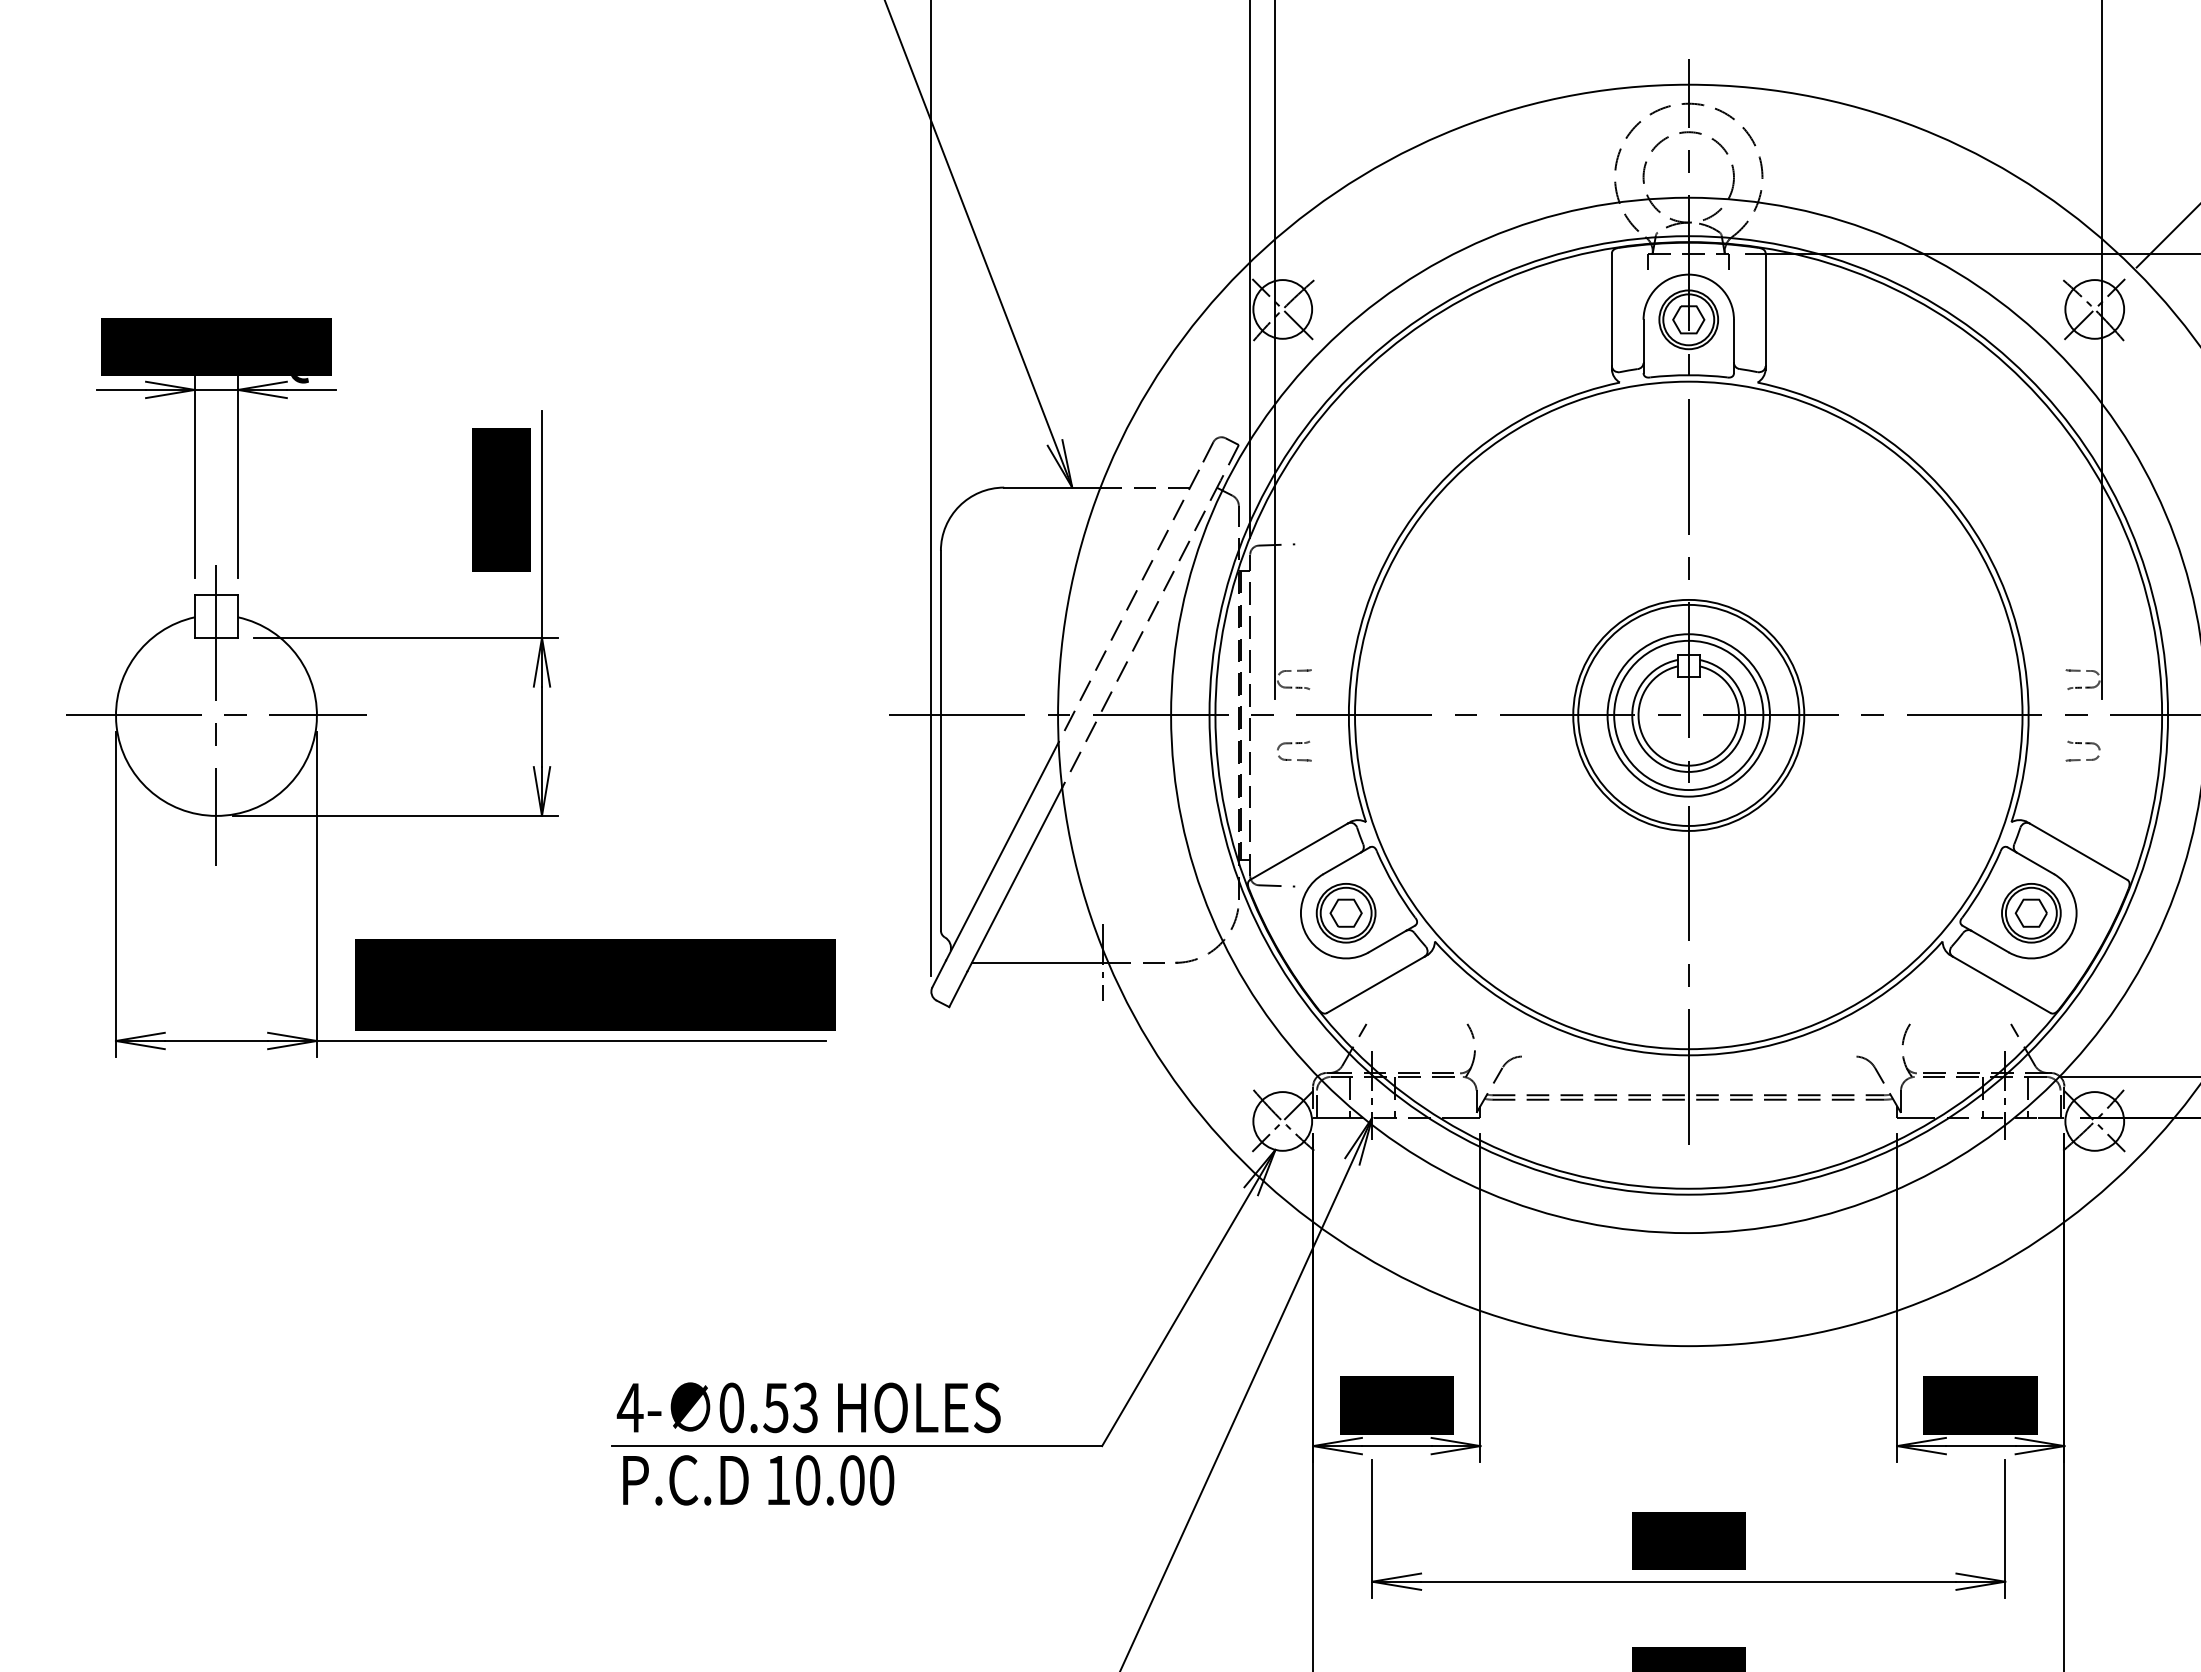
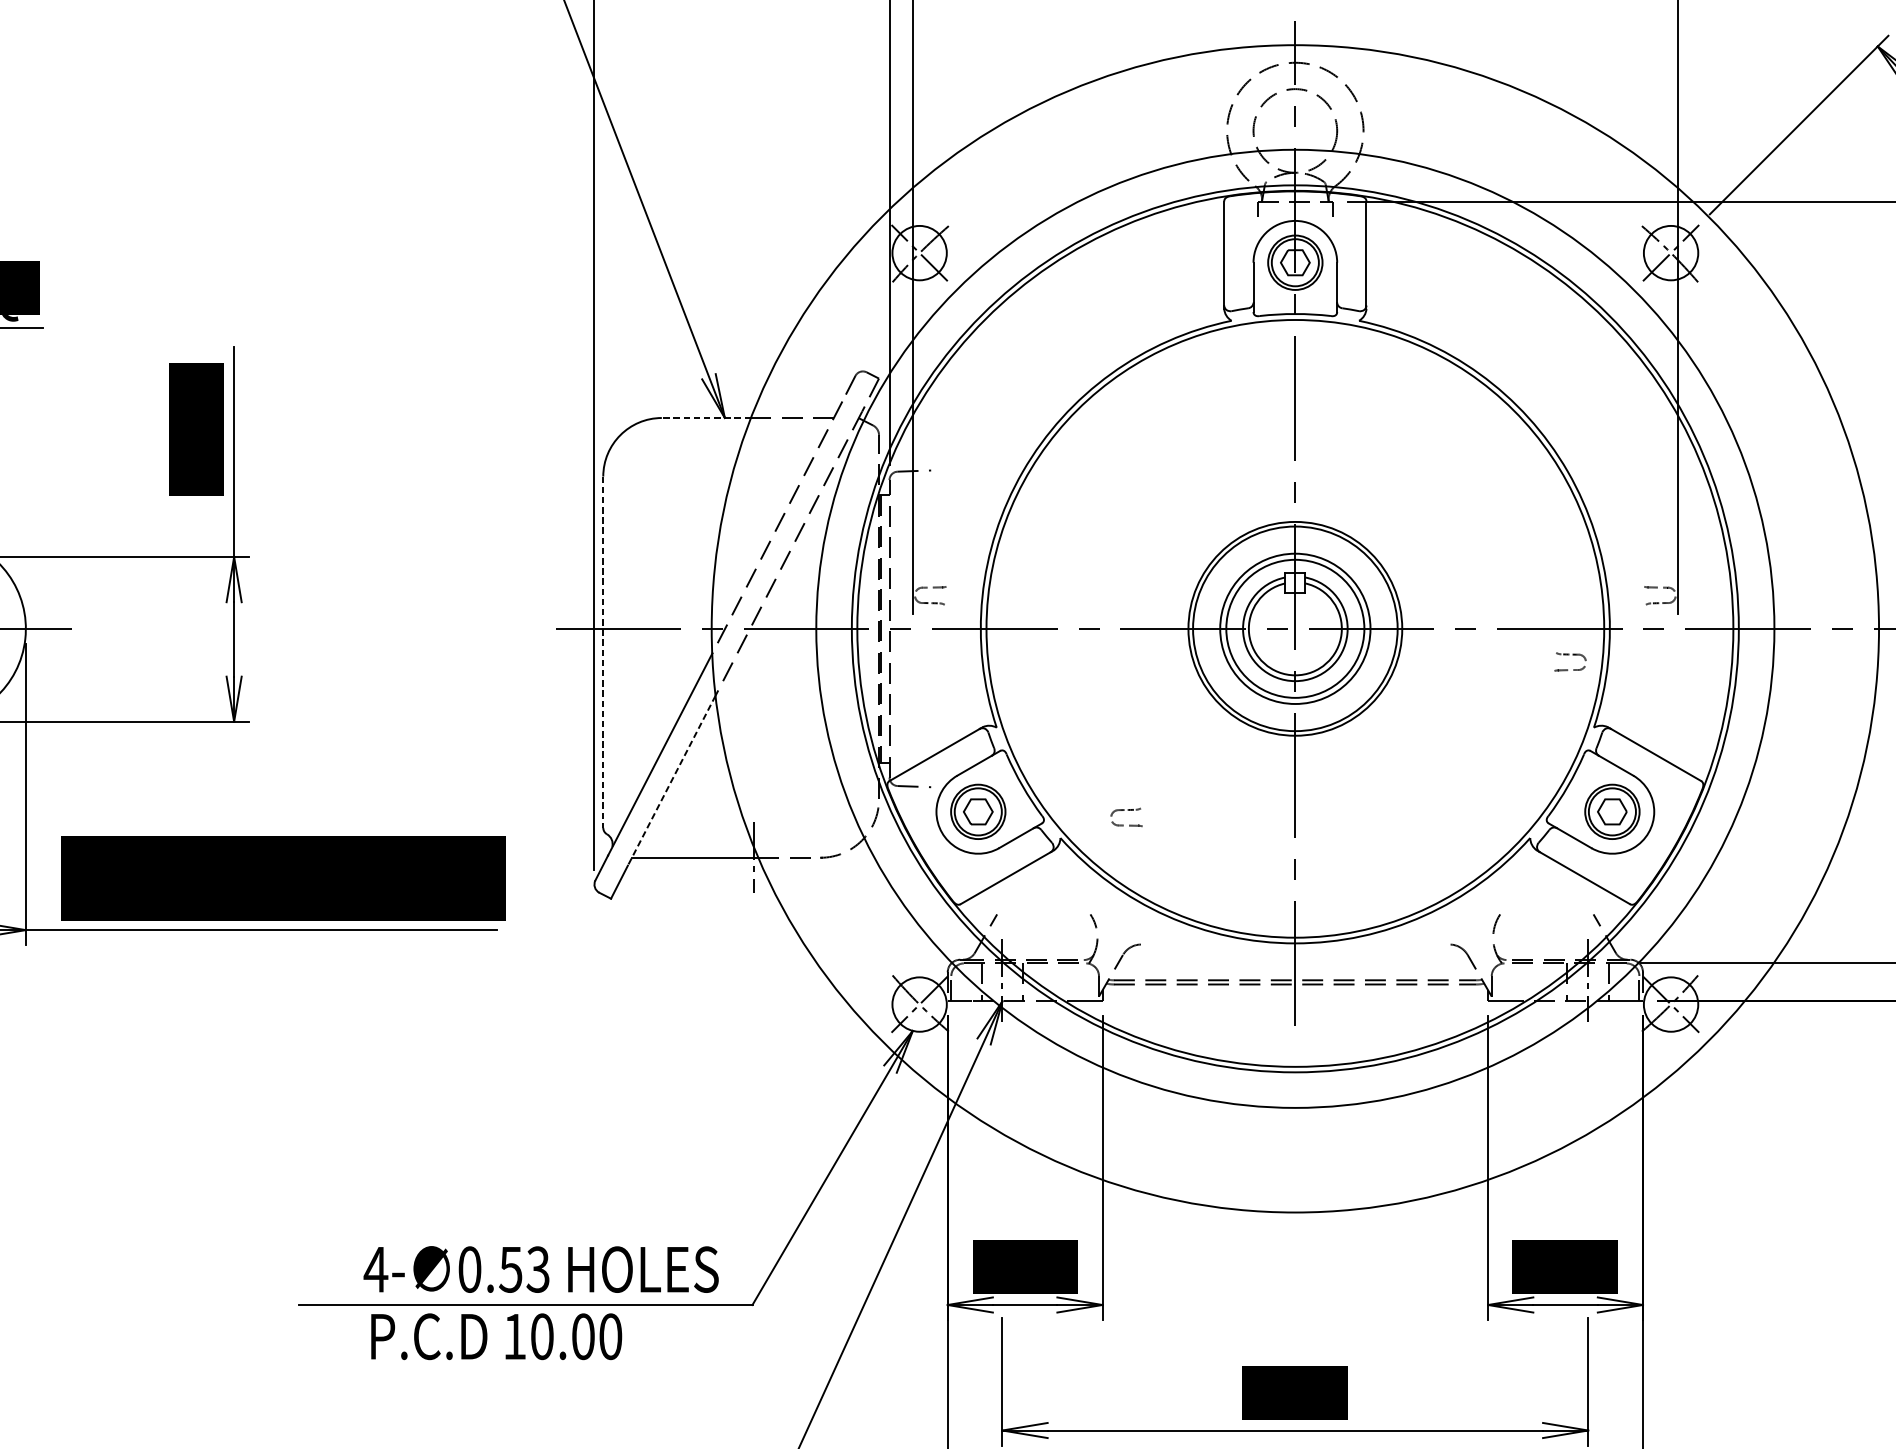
line: (1051, 487) -> (705, 417), solid -> dashed
line: (940, 740) -> (602, 652), solid -> dashed
part: (1296, 744) -> (1128, 811), moved
part: (2081, 744) -> (1569, 655), moved
line: (1014, 880) -> (671, 781), solid -> dashed
text: (808, 1407) -> (540, 1269), moved
text: (758, 1480) -> (496, 1336), moved

